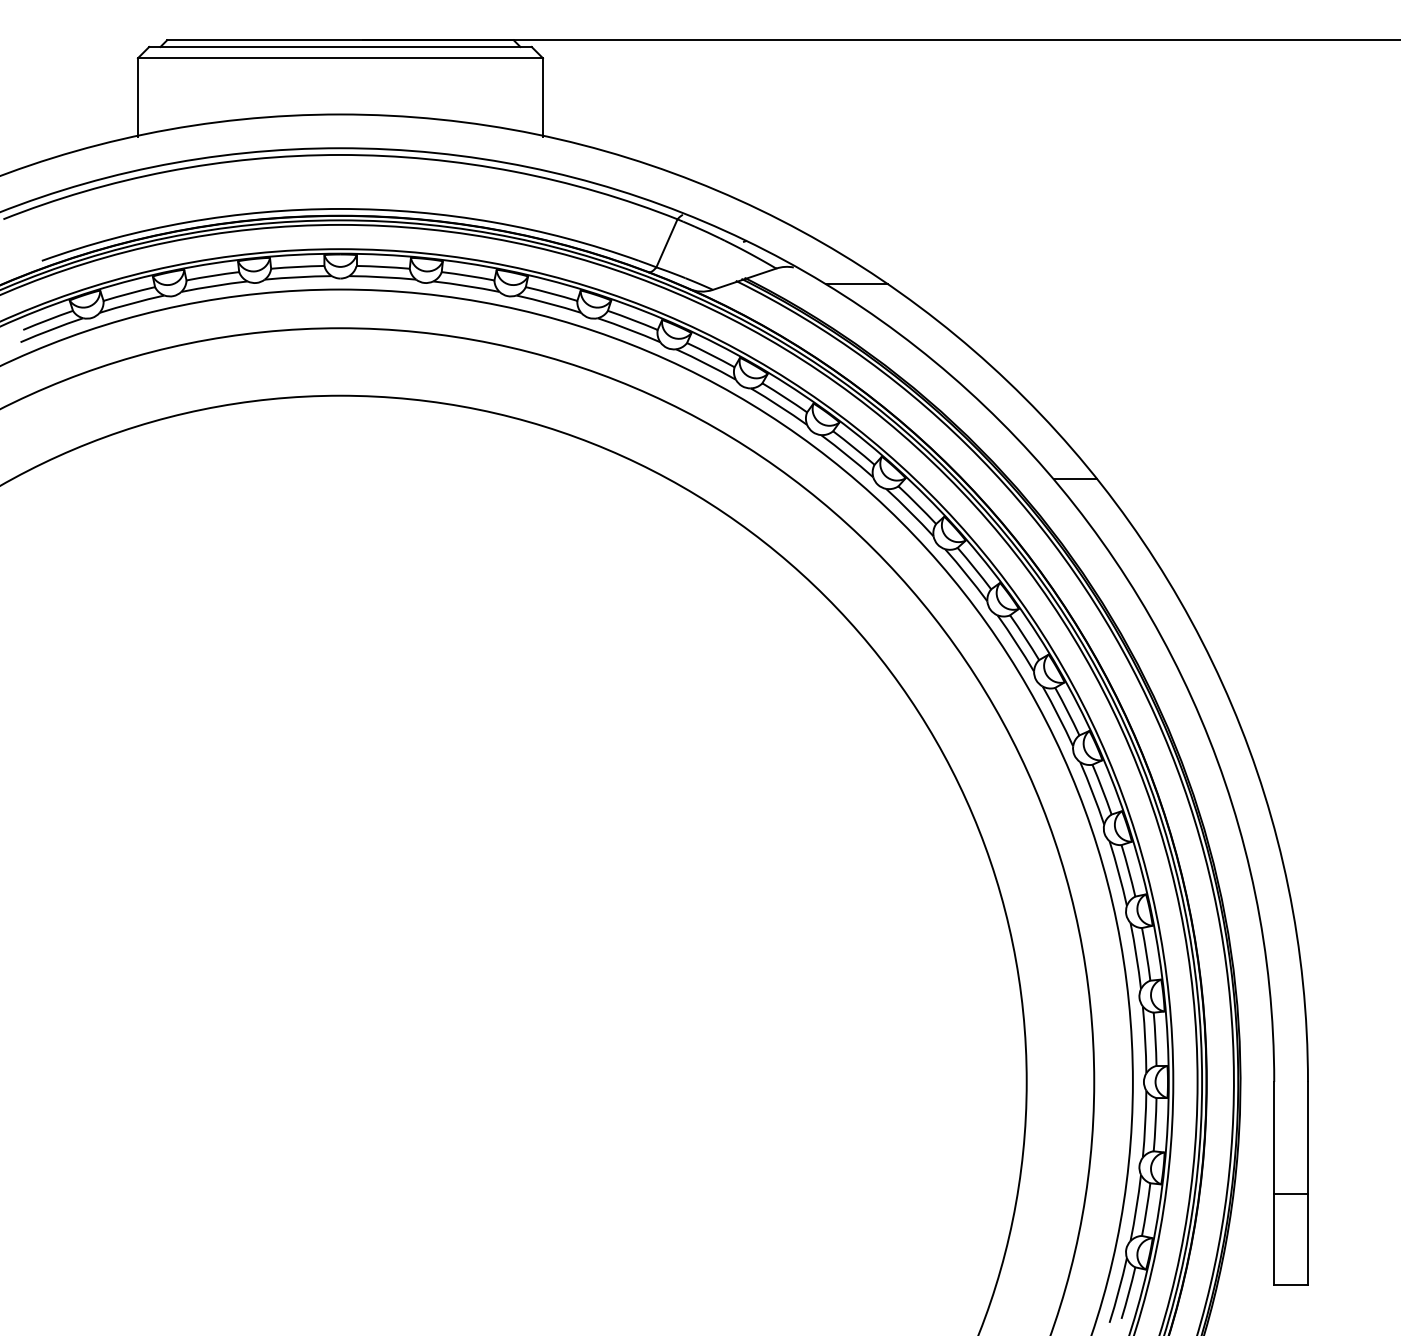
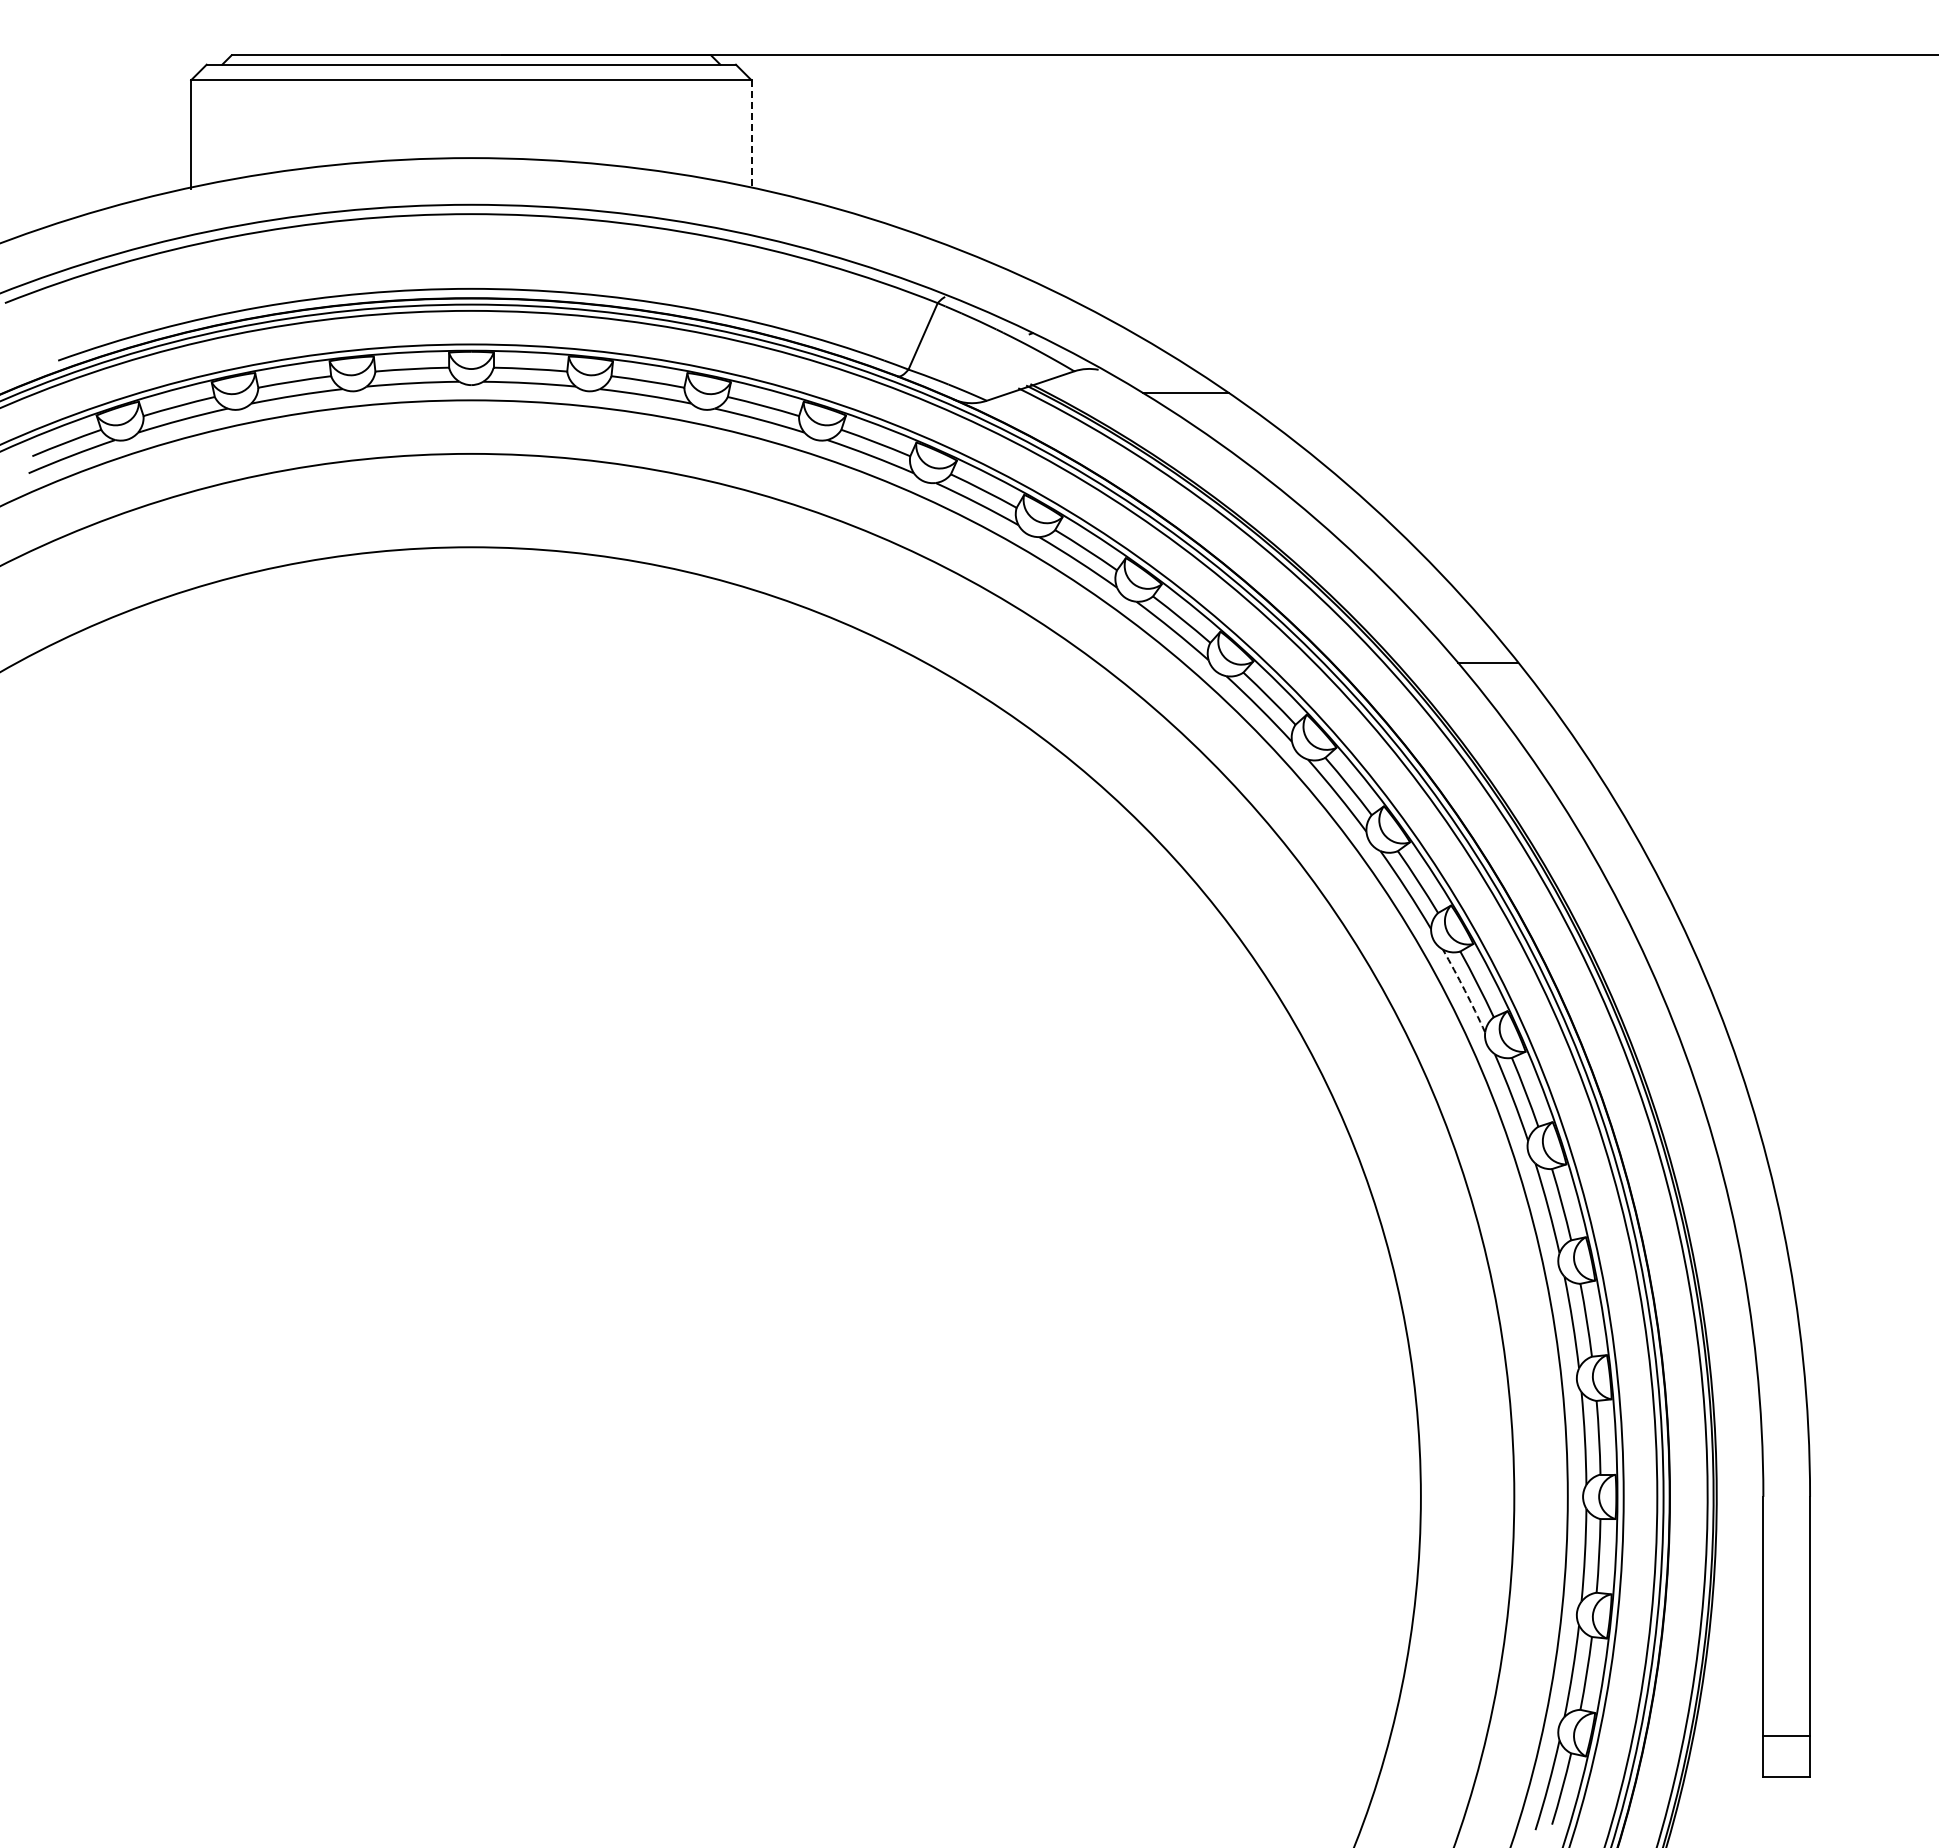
line: (542, 97) -> (751, 134), solid -> dashed
arc: (1058, 716) -> (1464, 990), solid -> dashed
line: (1290, 1193) -> (1786, 1735), moved

